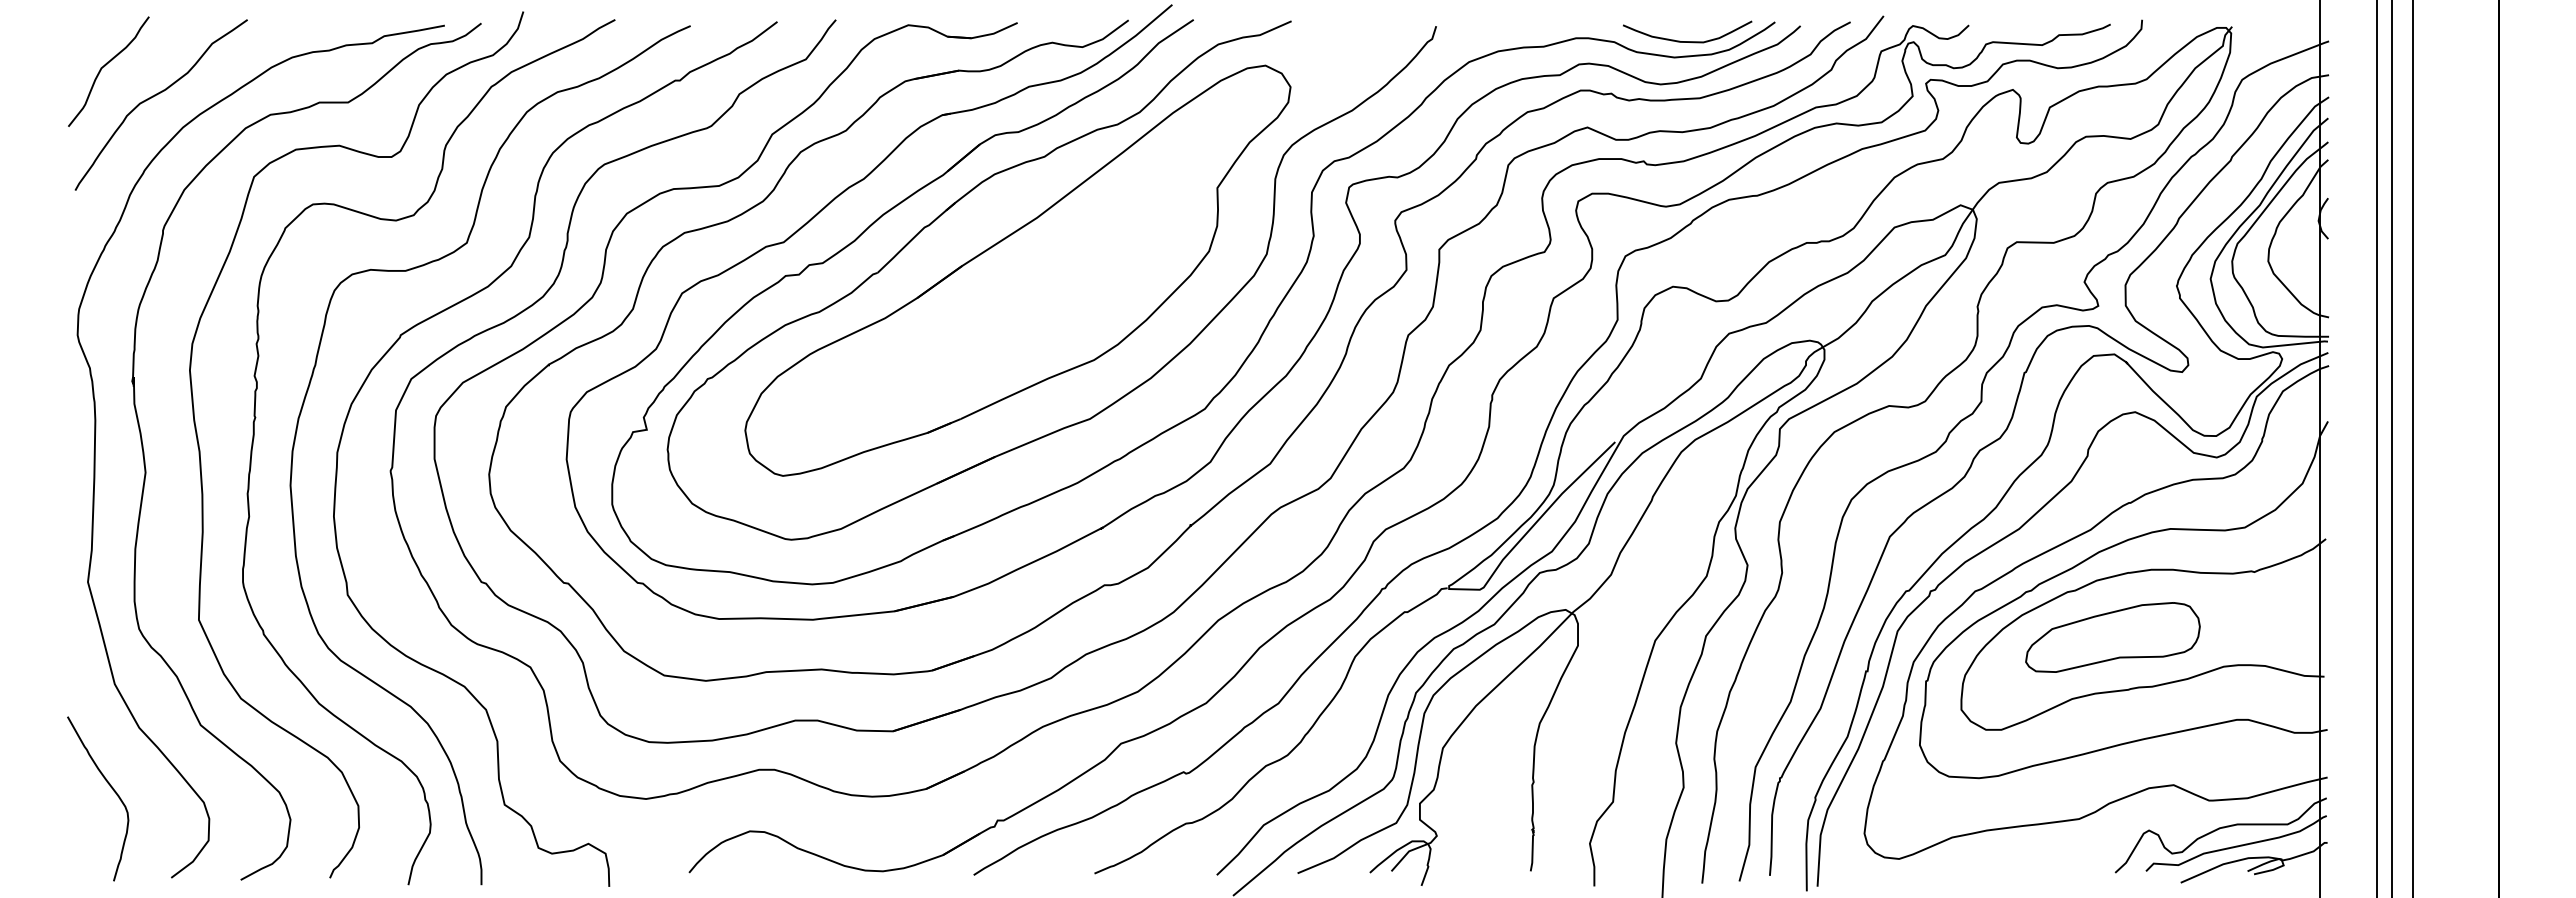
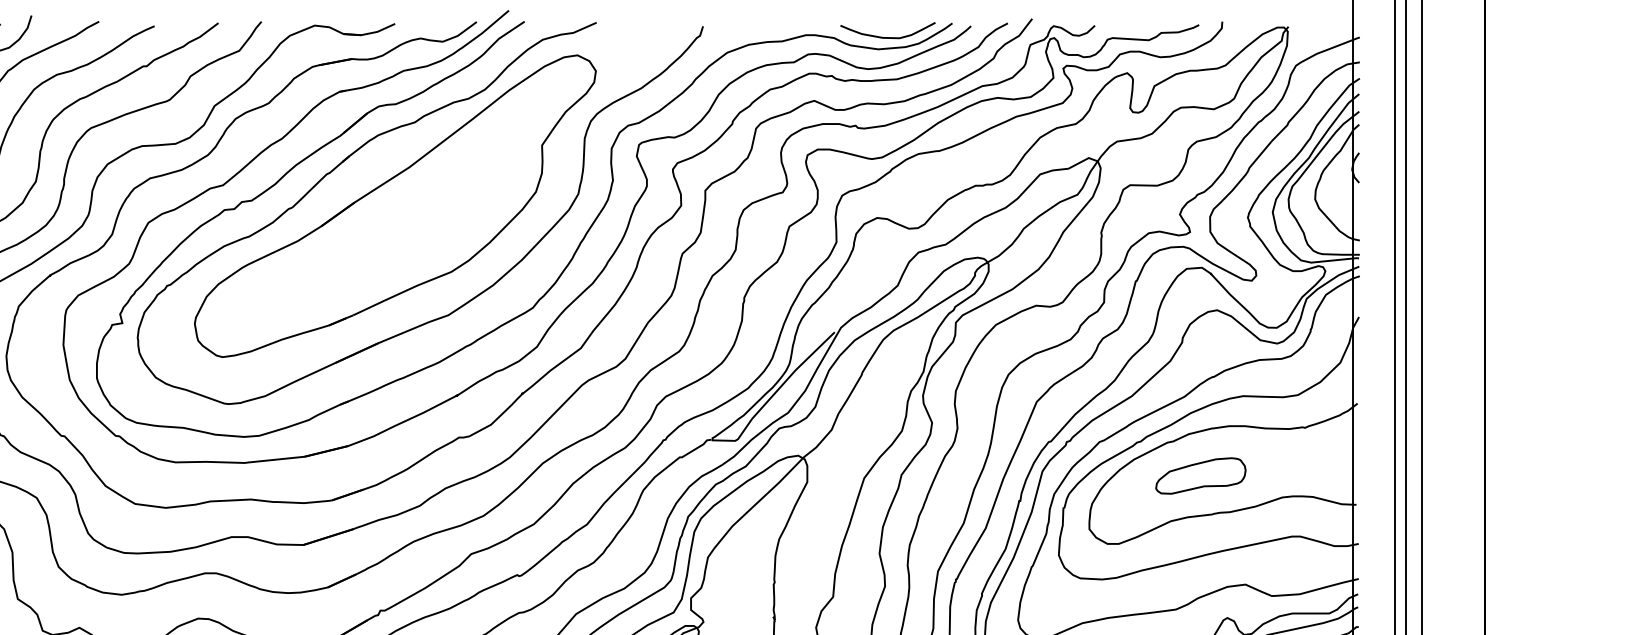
part: (2112, 637) -> (1200, 475), size x0.7

